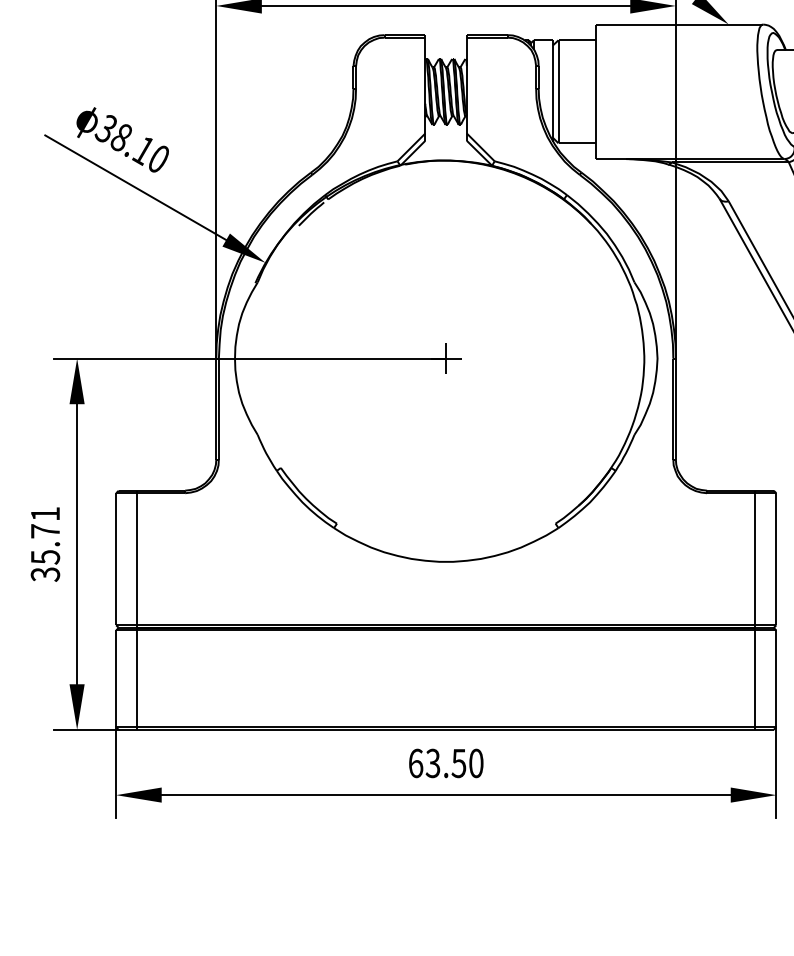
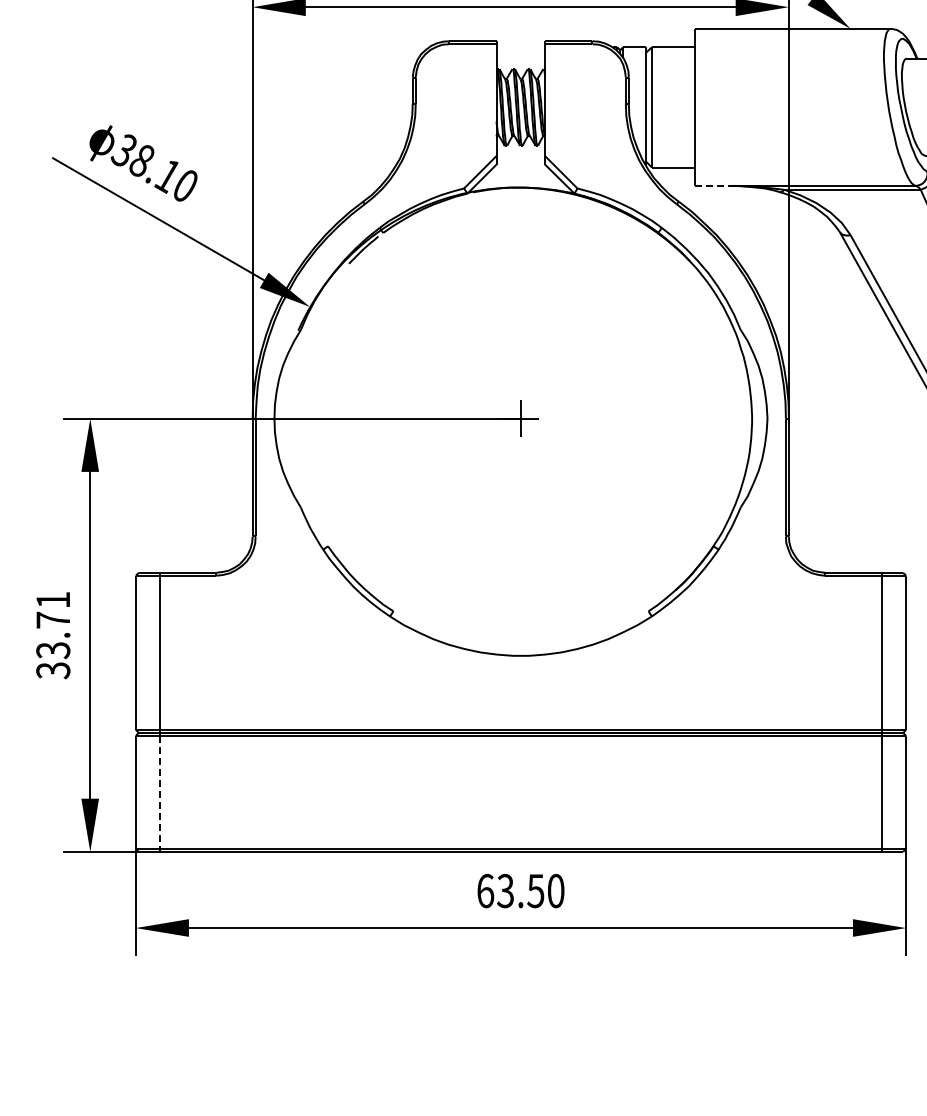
line: (612, 158) -> (714, 185), solid -> dashed
text: (44, 557) -> (52, 650), 35.71 -> 33.71
line: (136, 678) -> (159, 792), solid -> dashed

